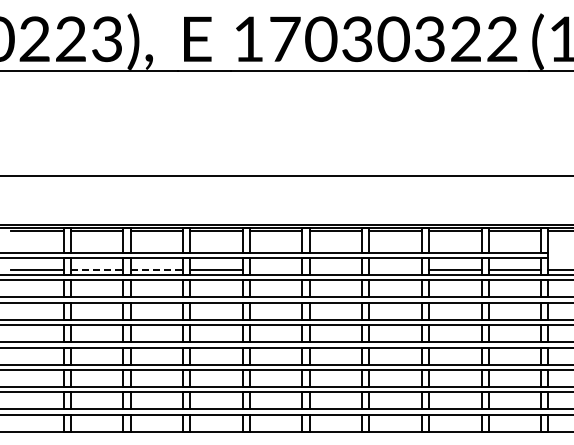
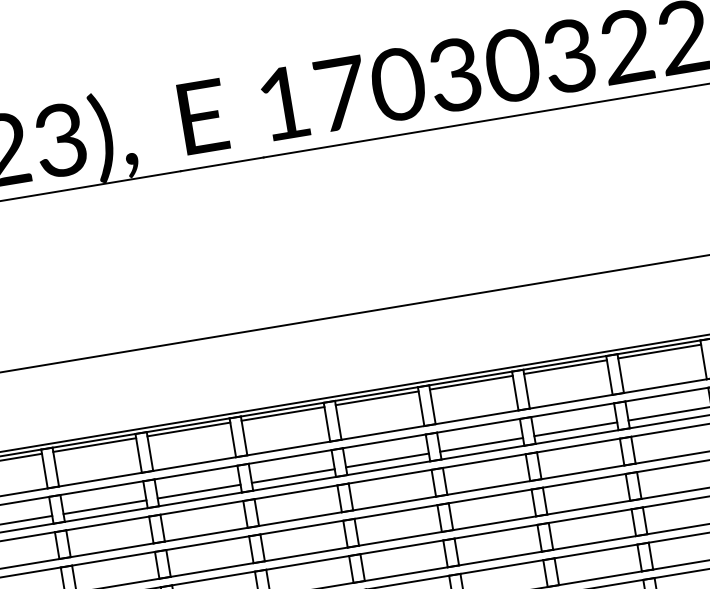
line: (97, 270) -> (105, 507), dashed -> solid
line: (157, 270) -> (200, 491), dashed -> solid
line: (275, 270) -> (386, 461), added
line: (335, 270) -> (481, 445), added
line: (395, 270) -> (575, 429), added

